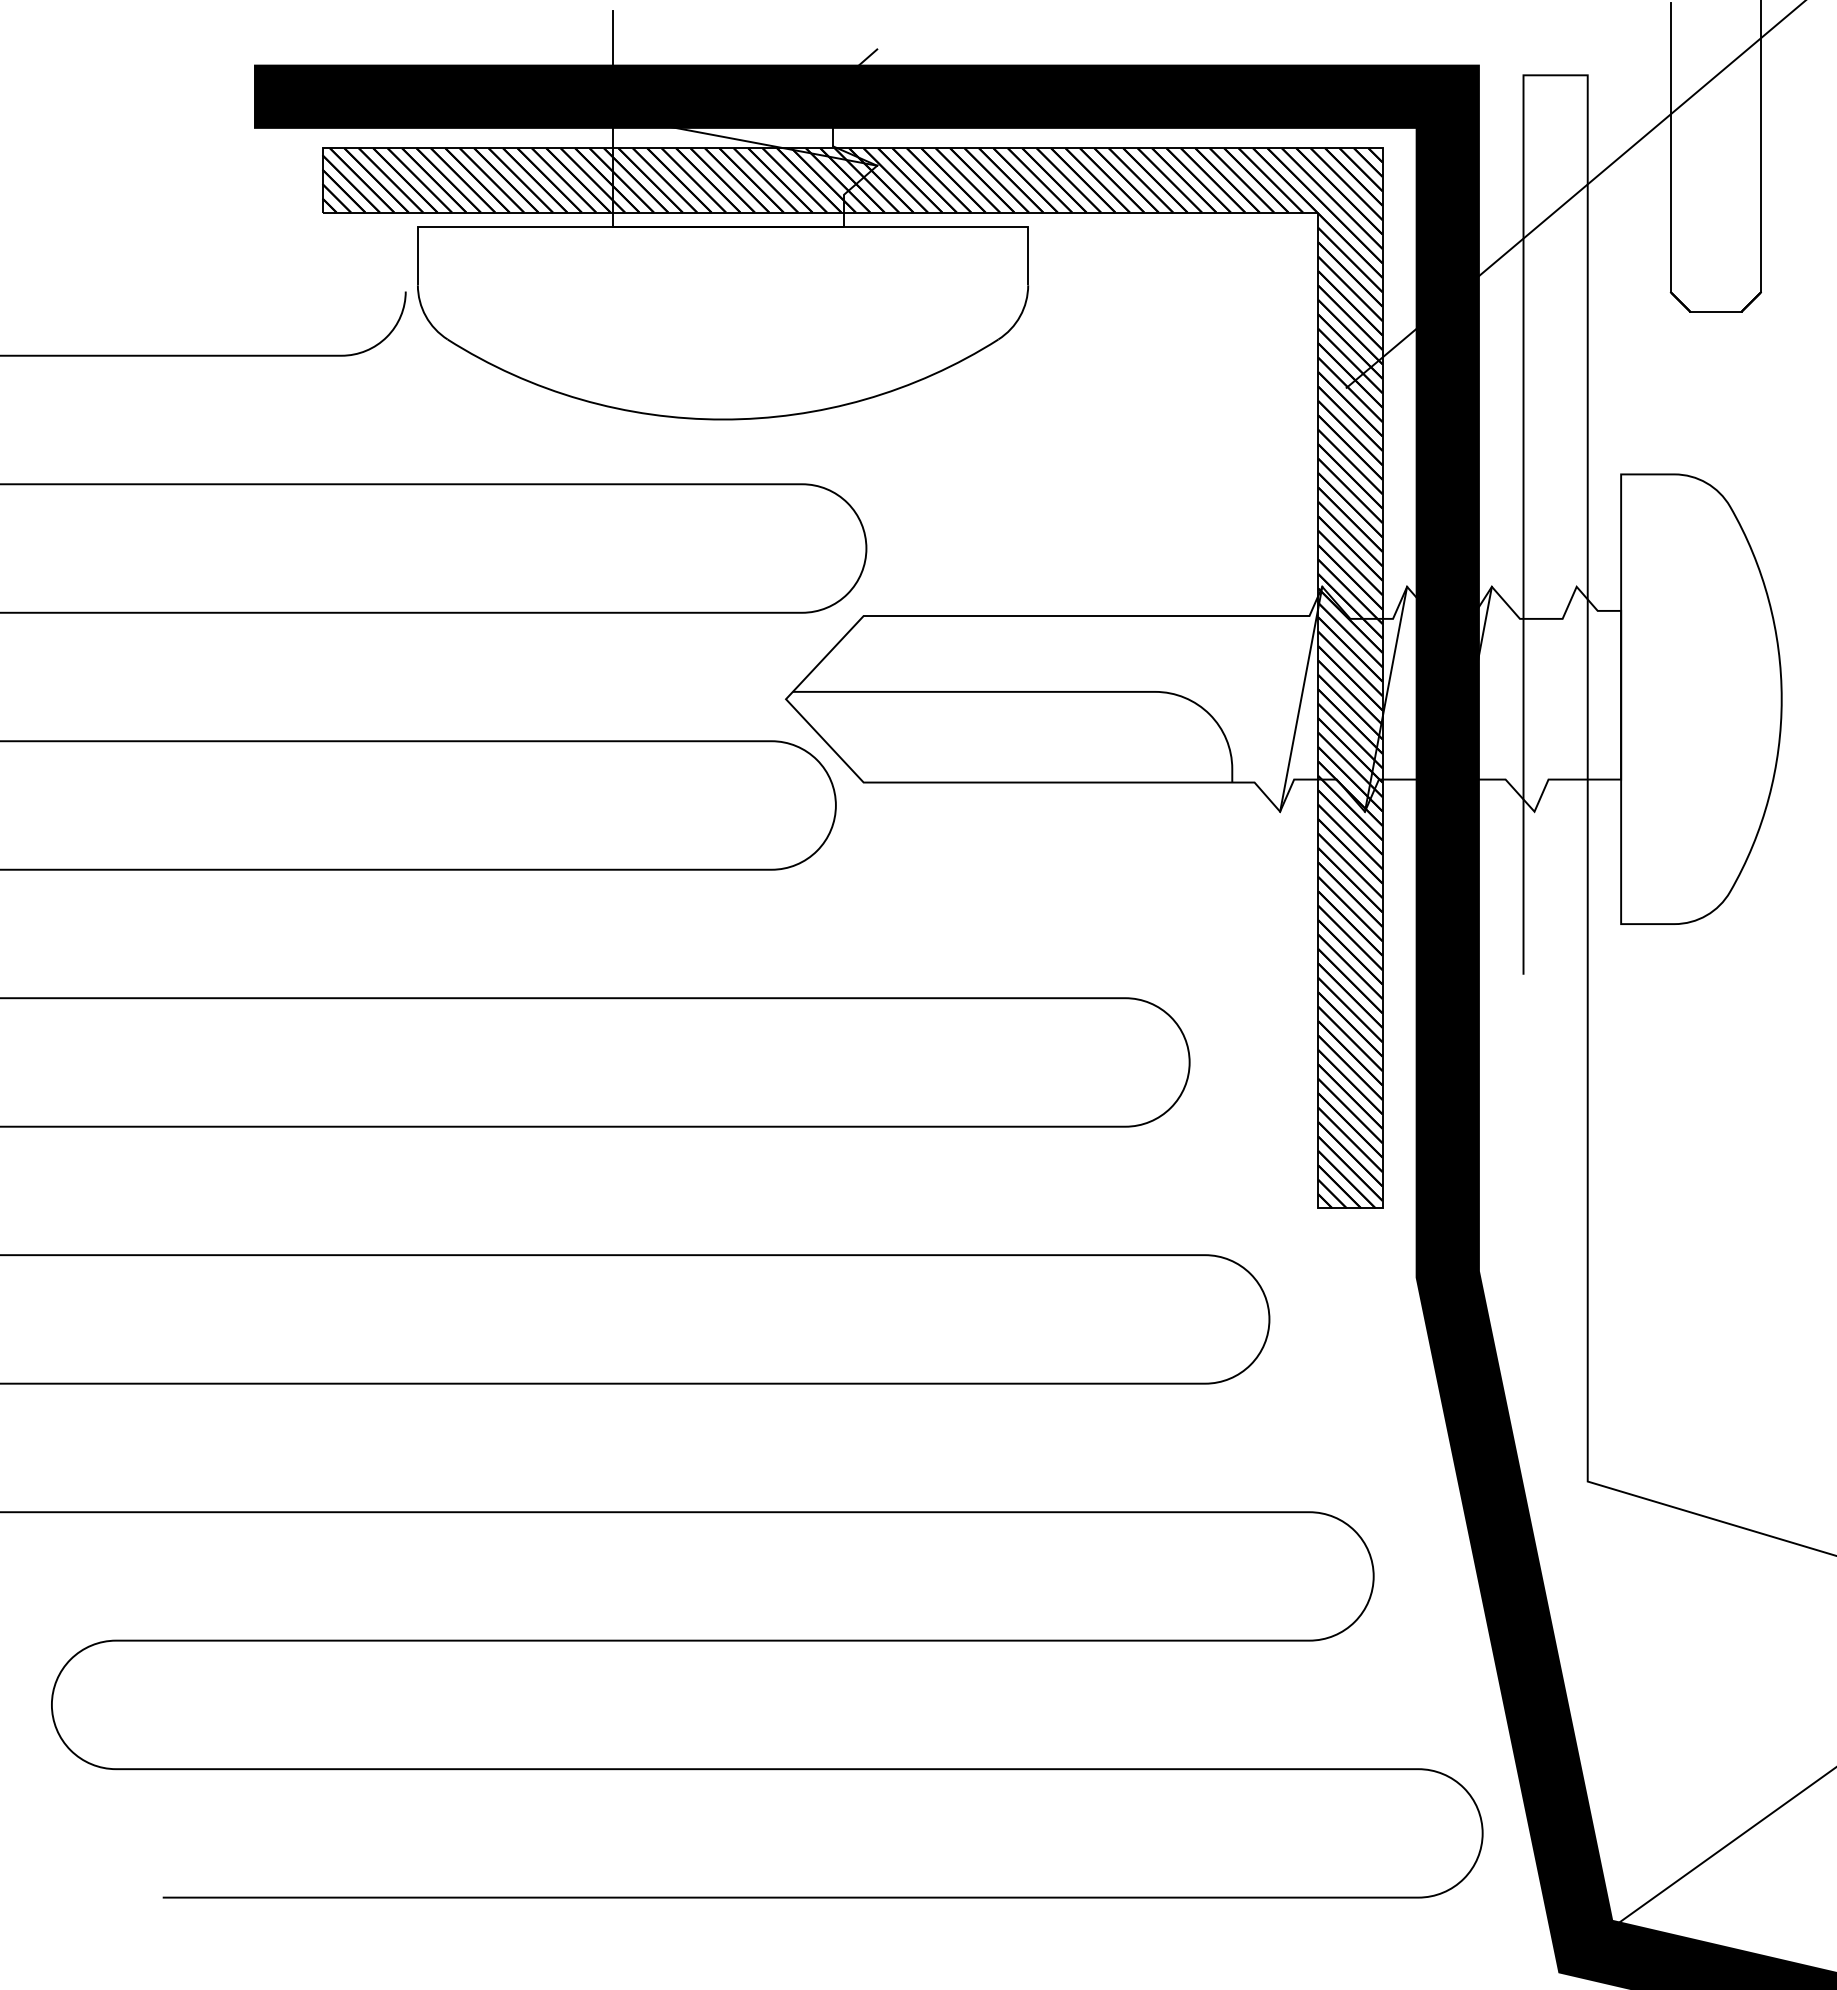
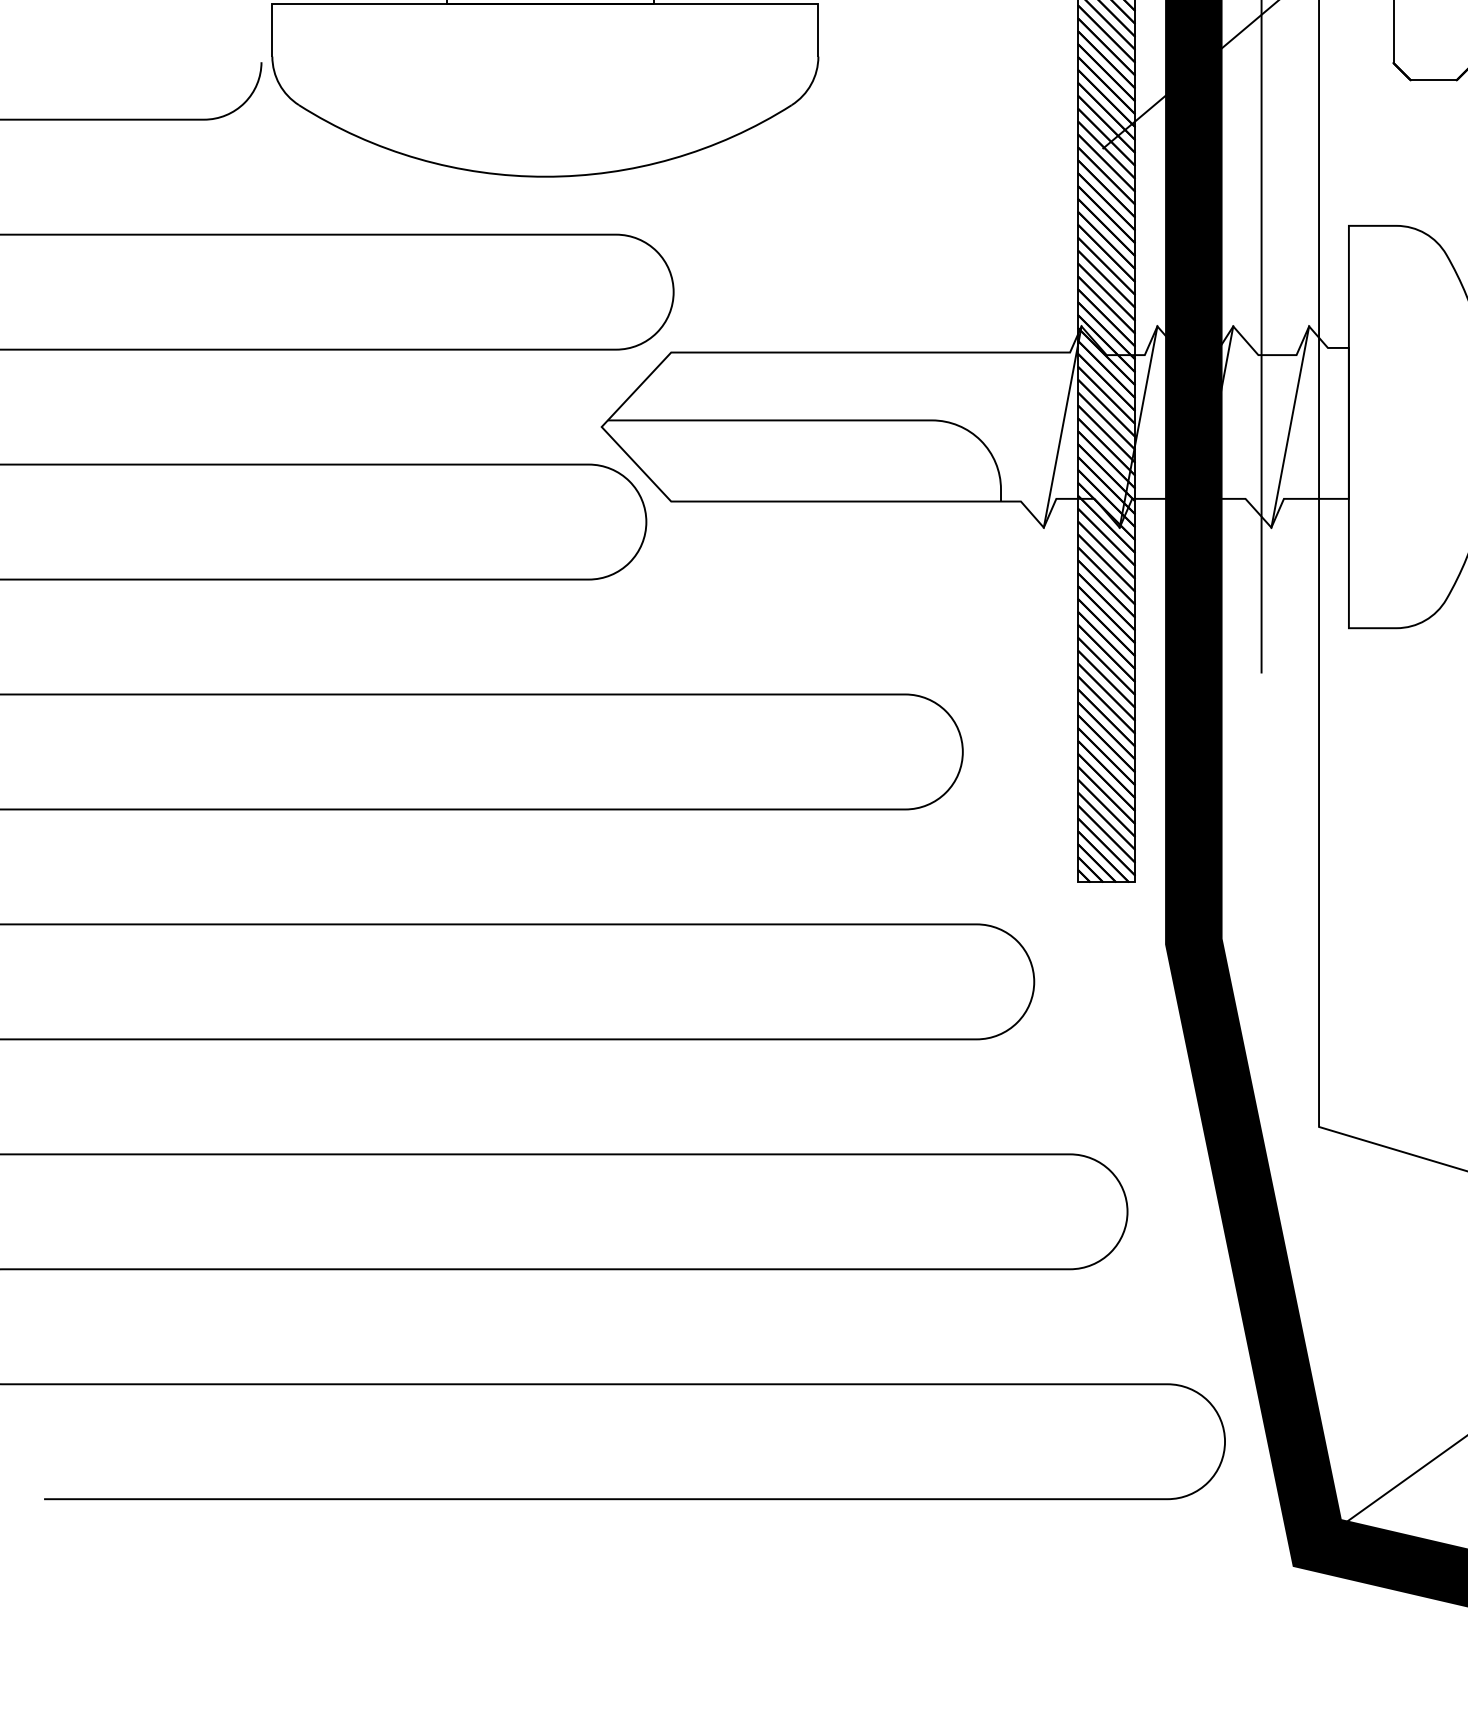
line: (1555, 698) -> (1290, 426), added

